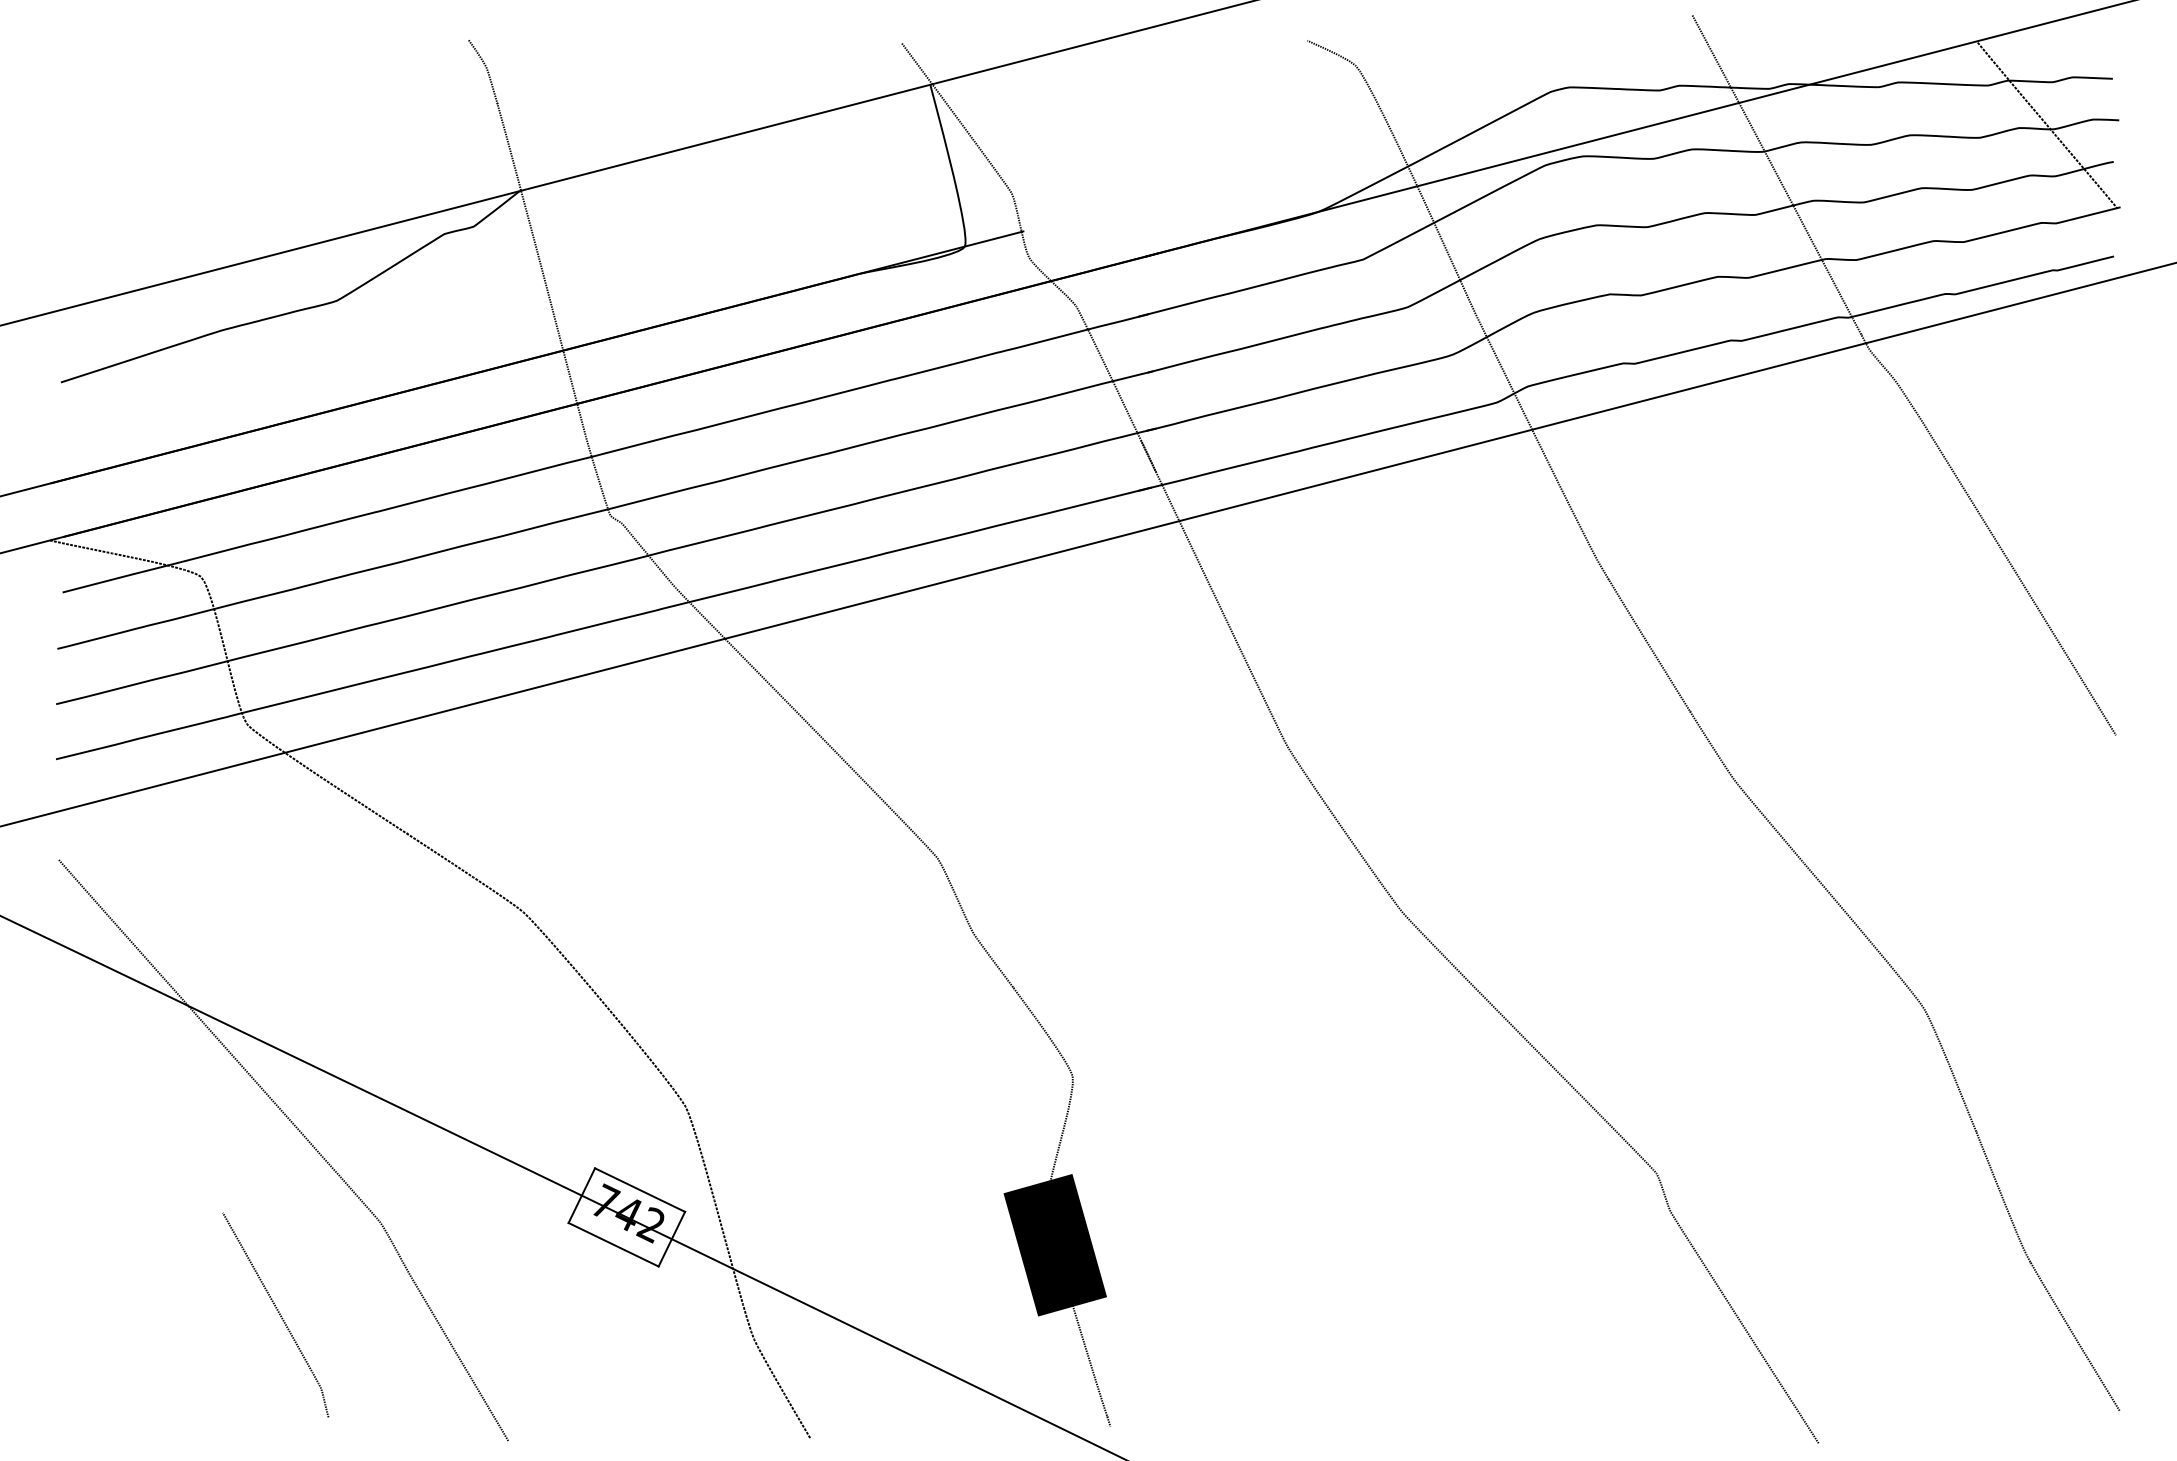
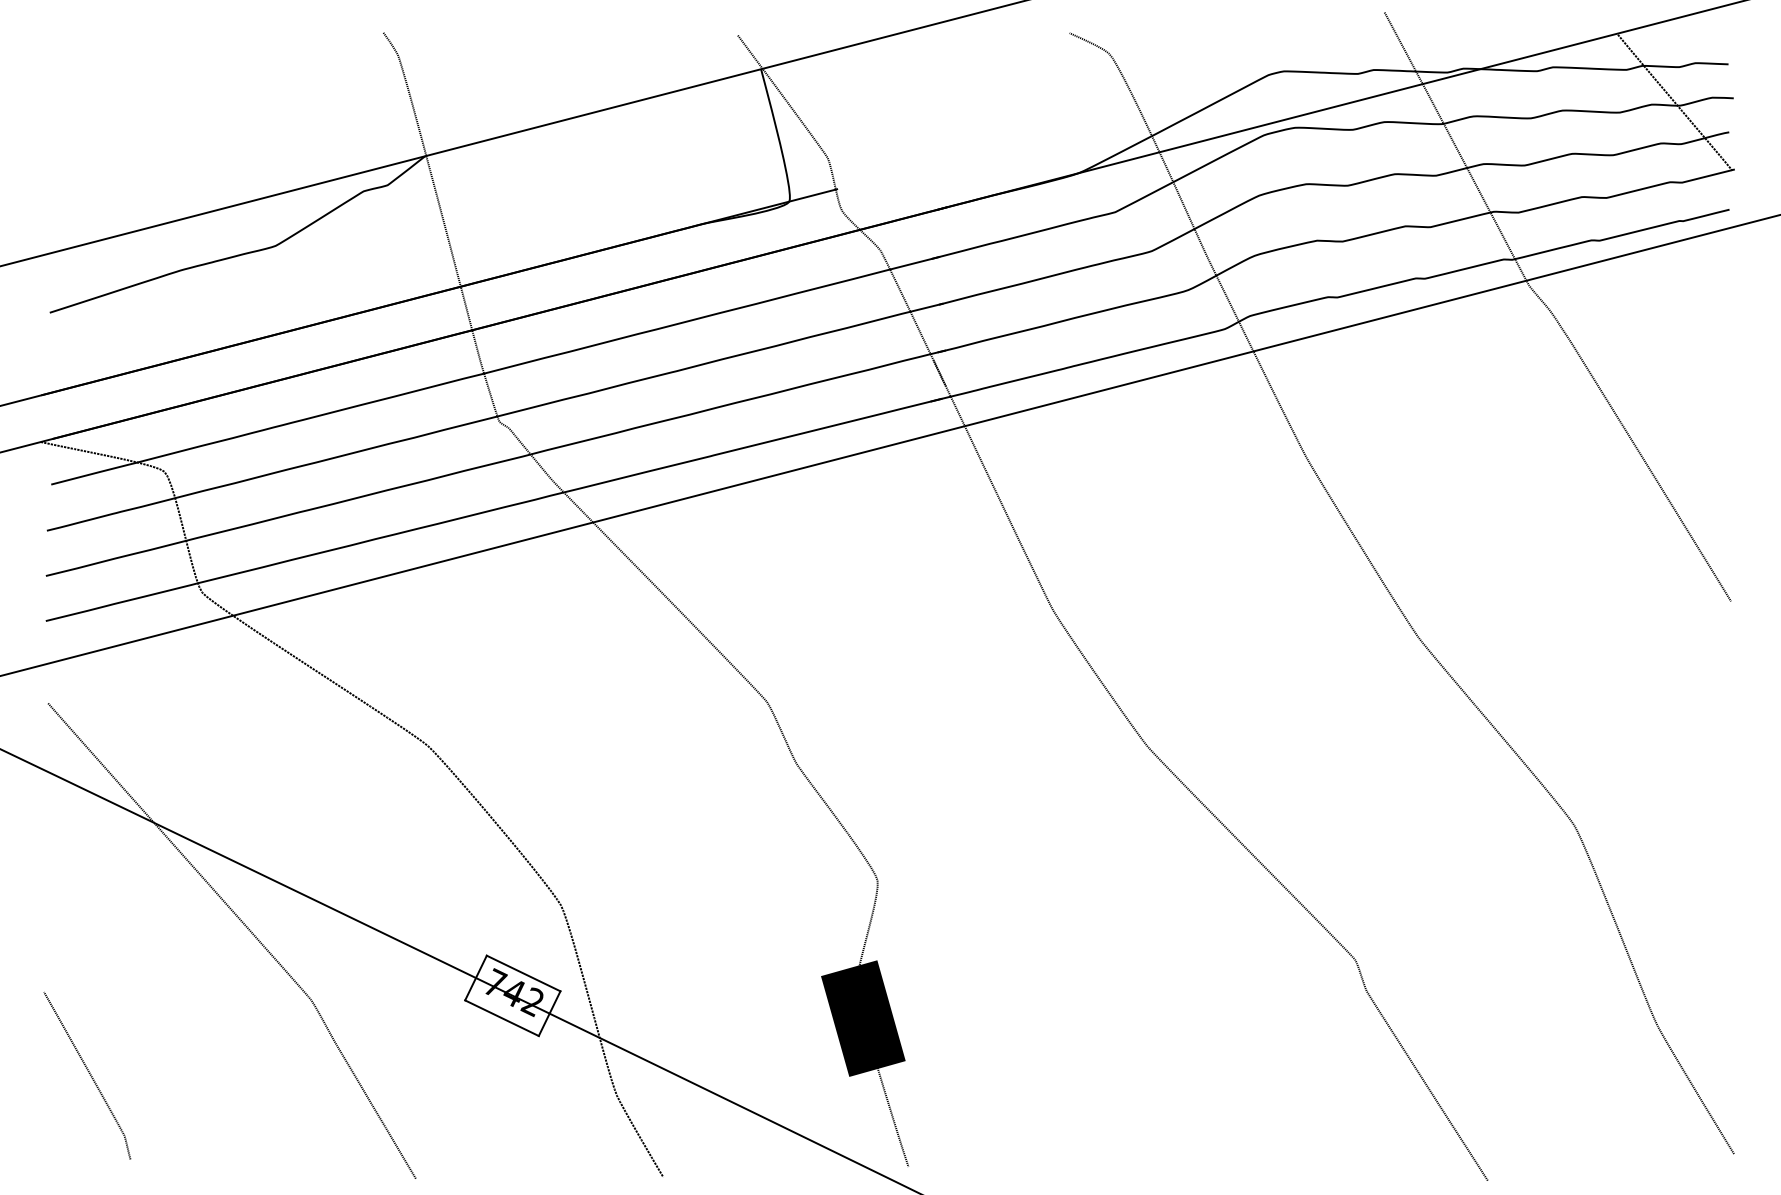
curve: (277, 1312) -> (88, 1073), moved

